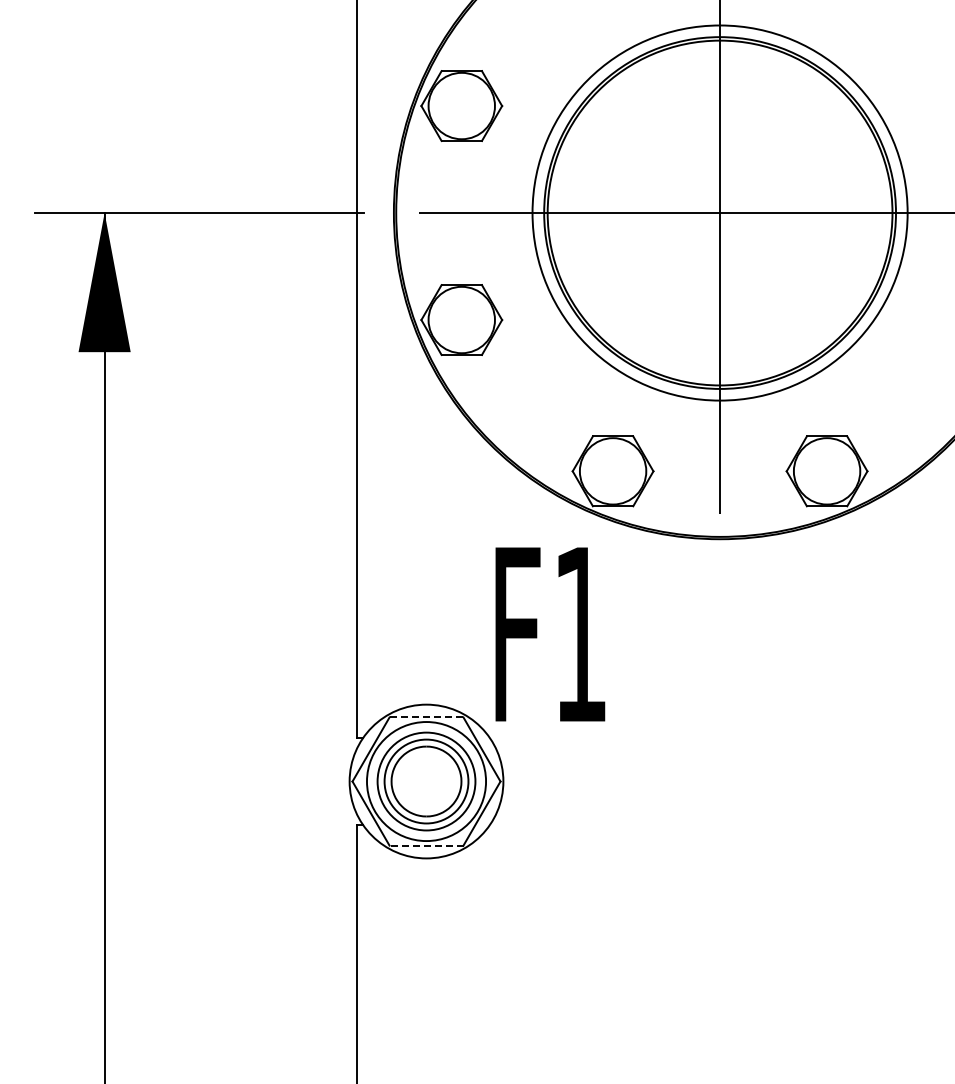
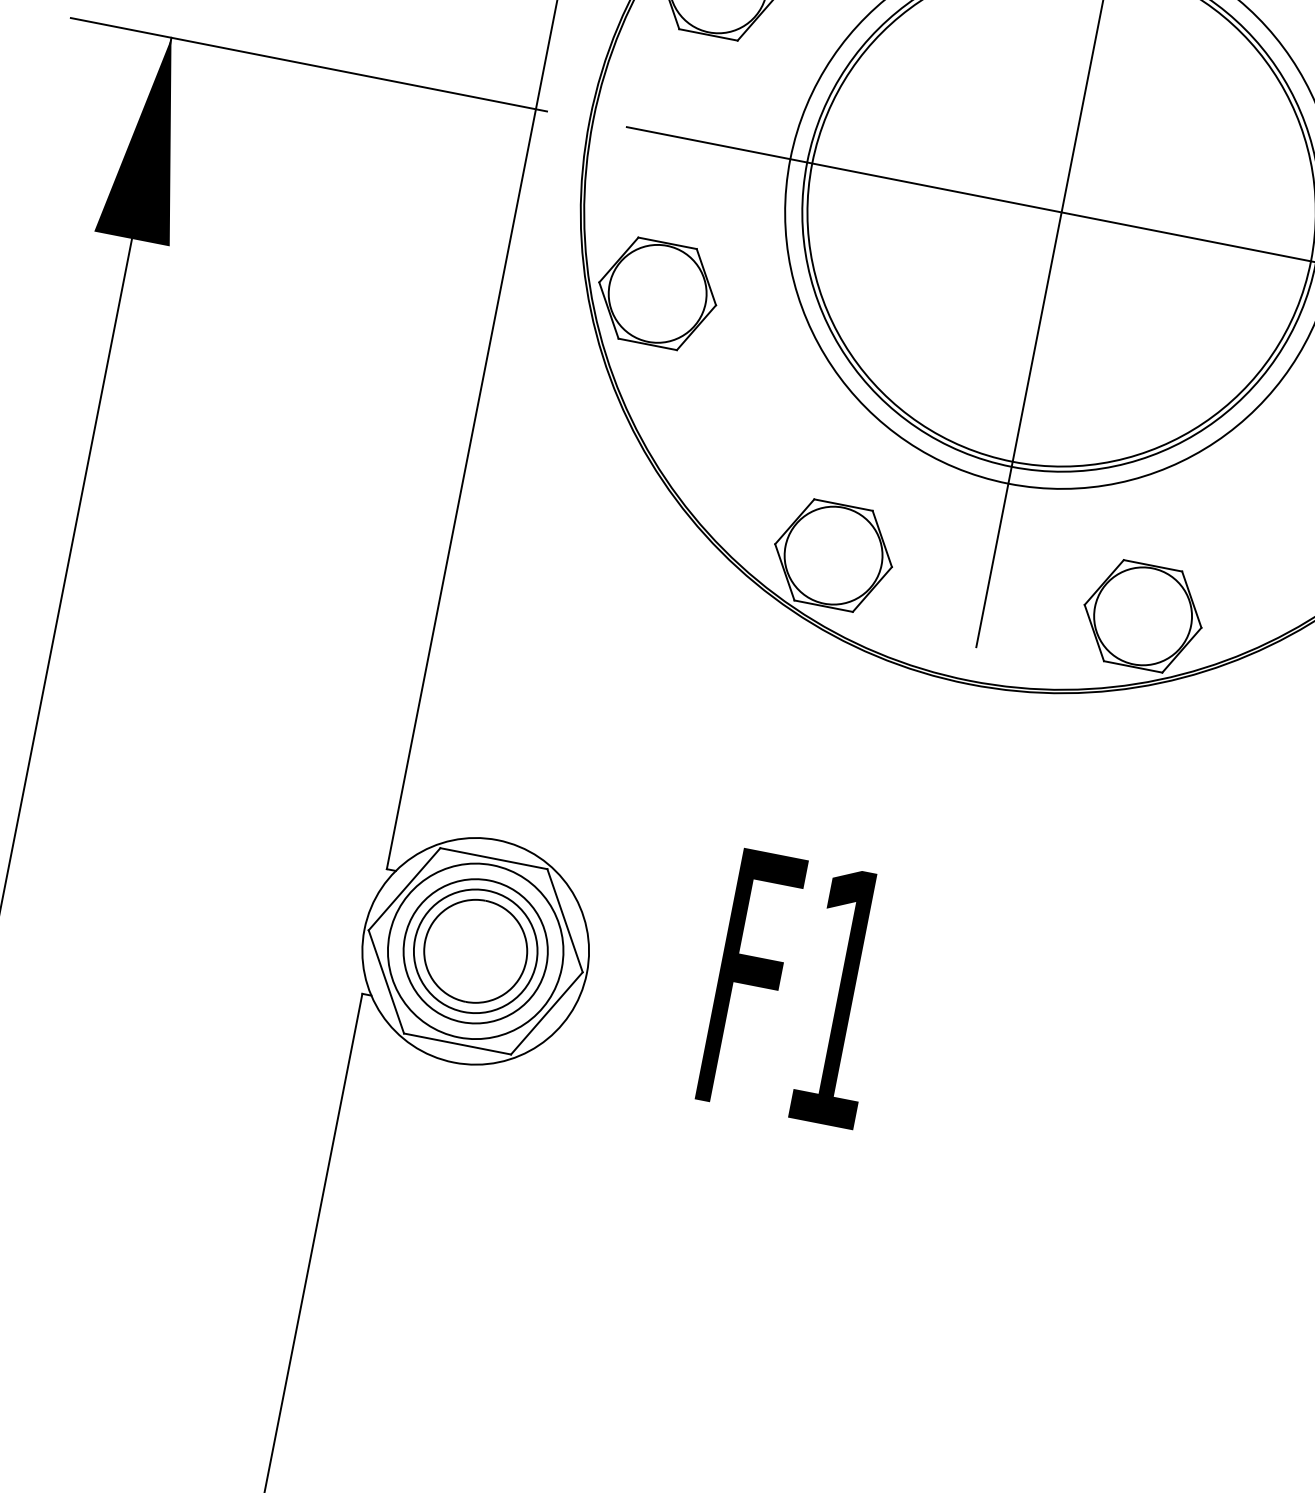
text: (550, 634) -> (798, 989), moved
line: (426, 717) -> (493, 858), dashed -> solid
line: (426, 845) -> (457, 1043), dashed -> solid

